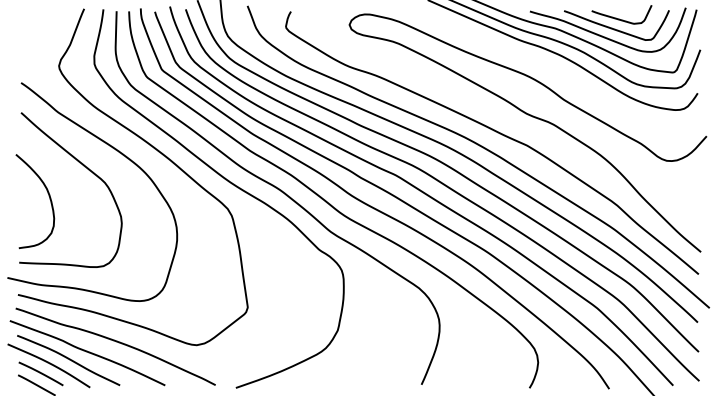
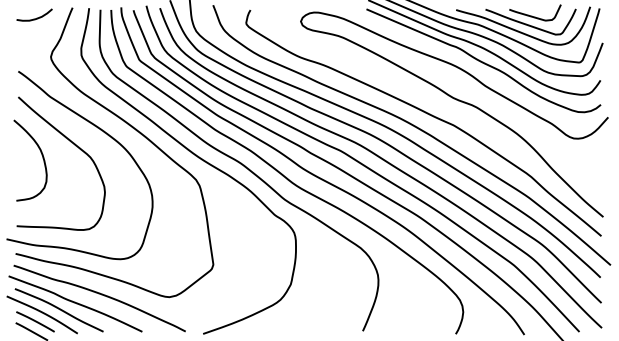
curve: (39, 21) -> (34, 18), added
curve: (561, 71) -> (483, 61), added
curve: (48, 196) -> (41, 156), moved

